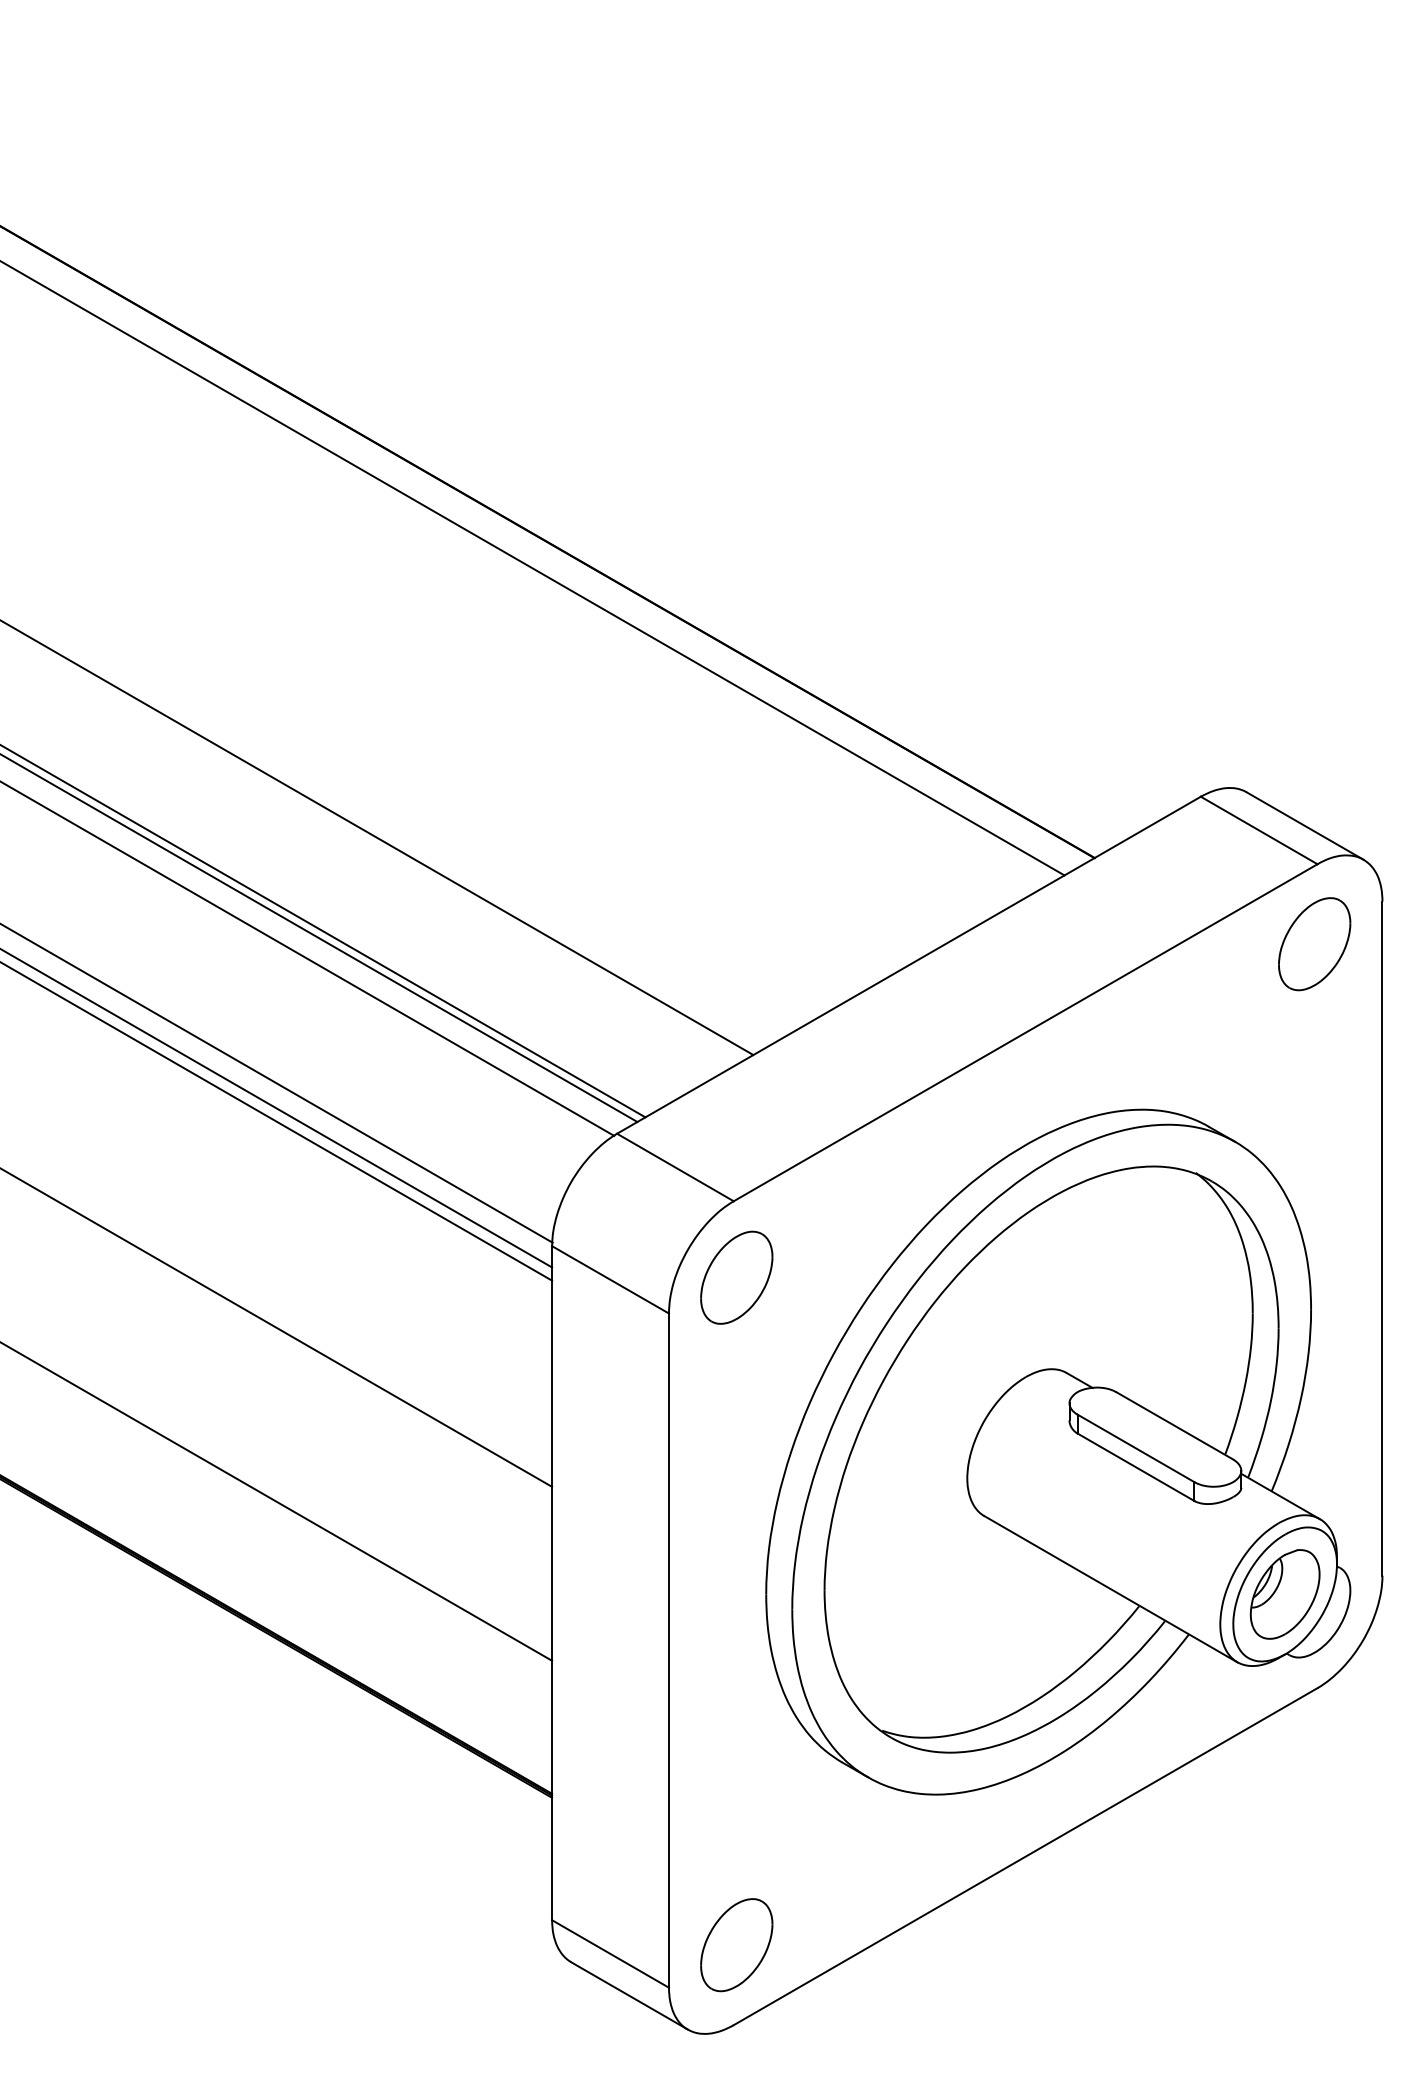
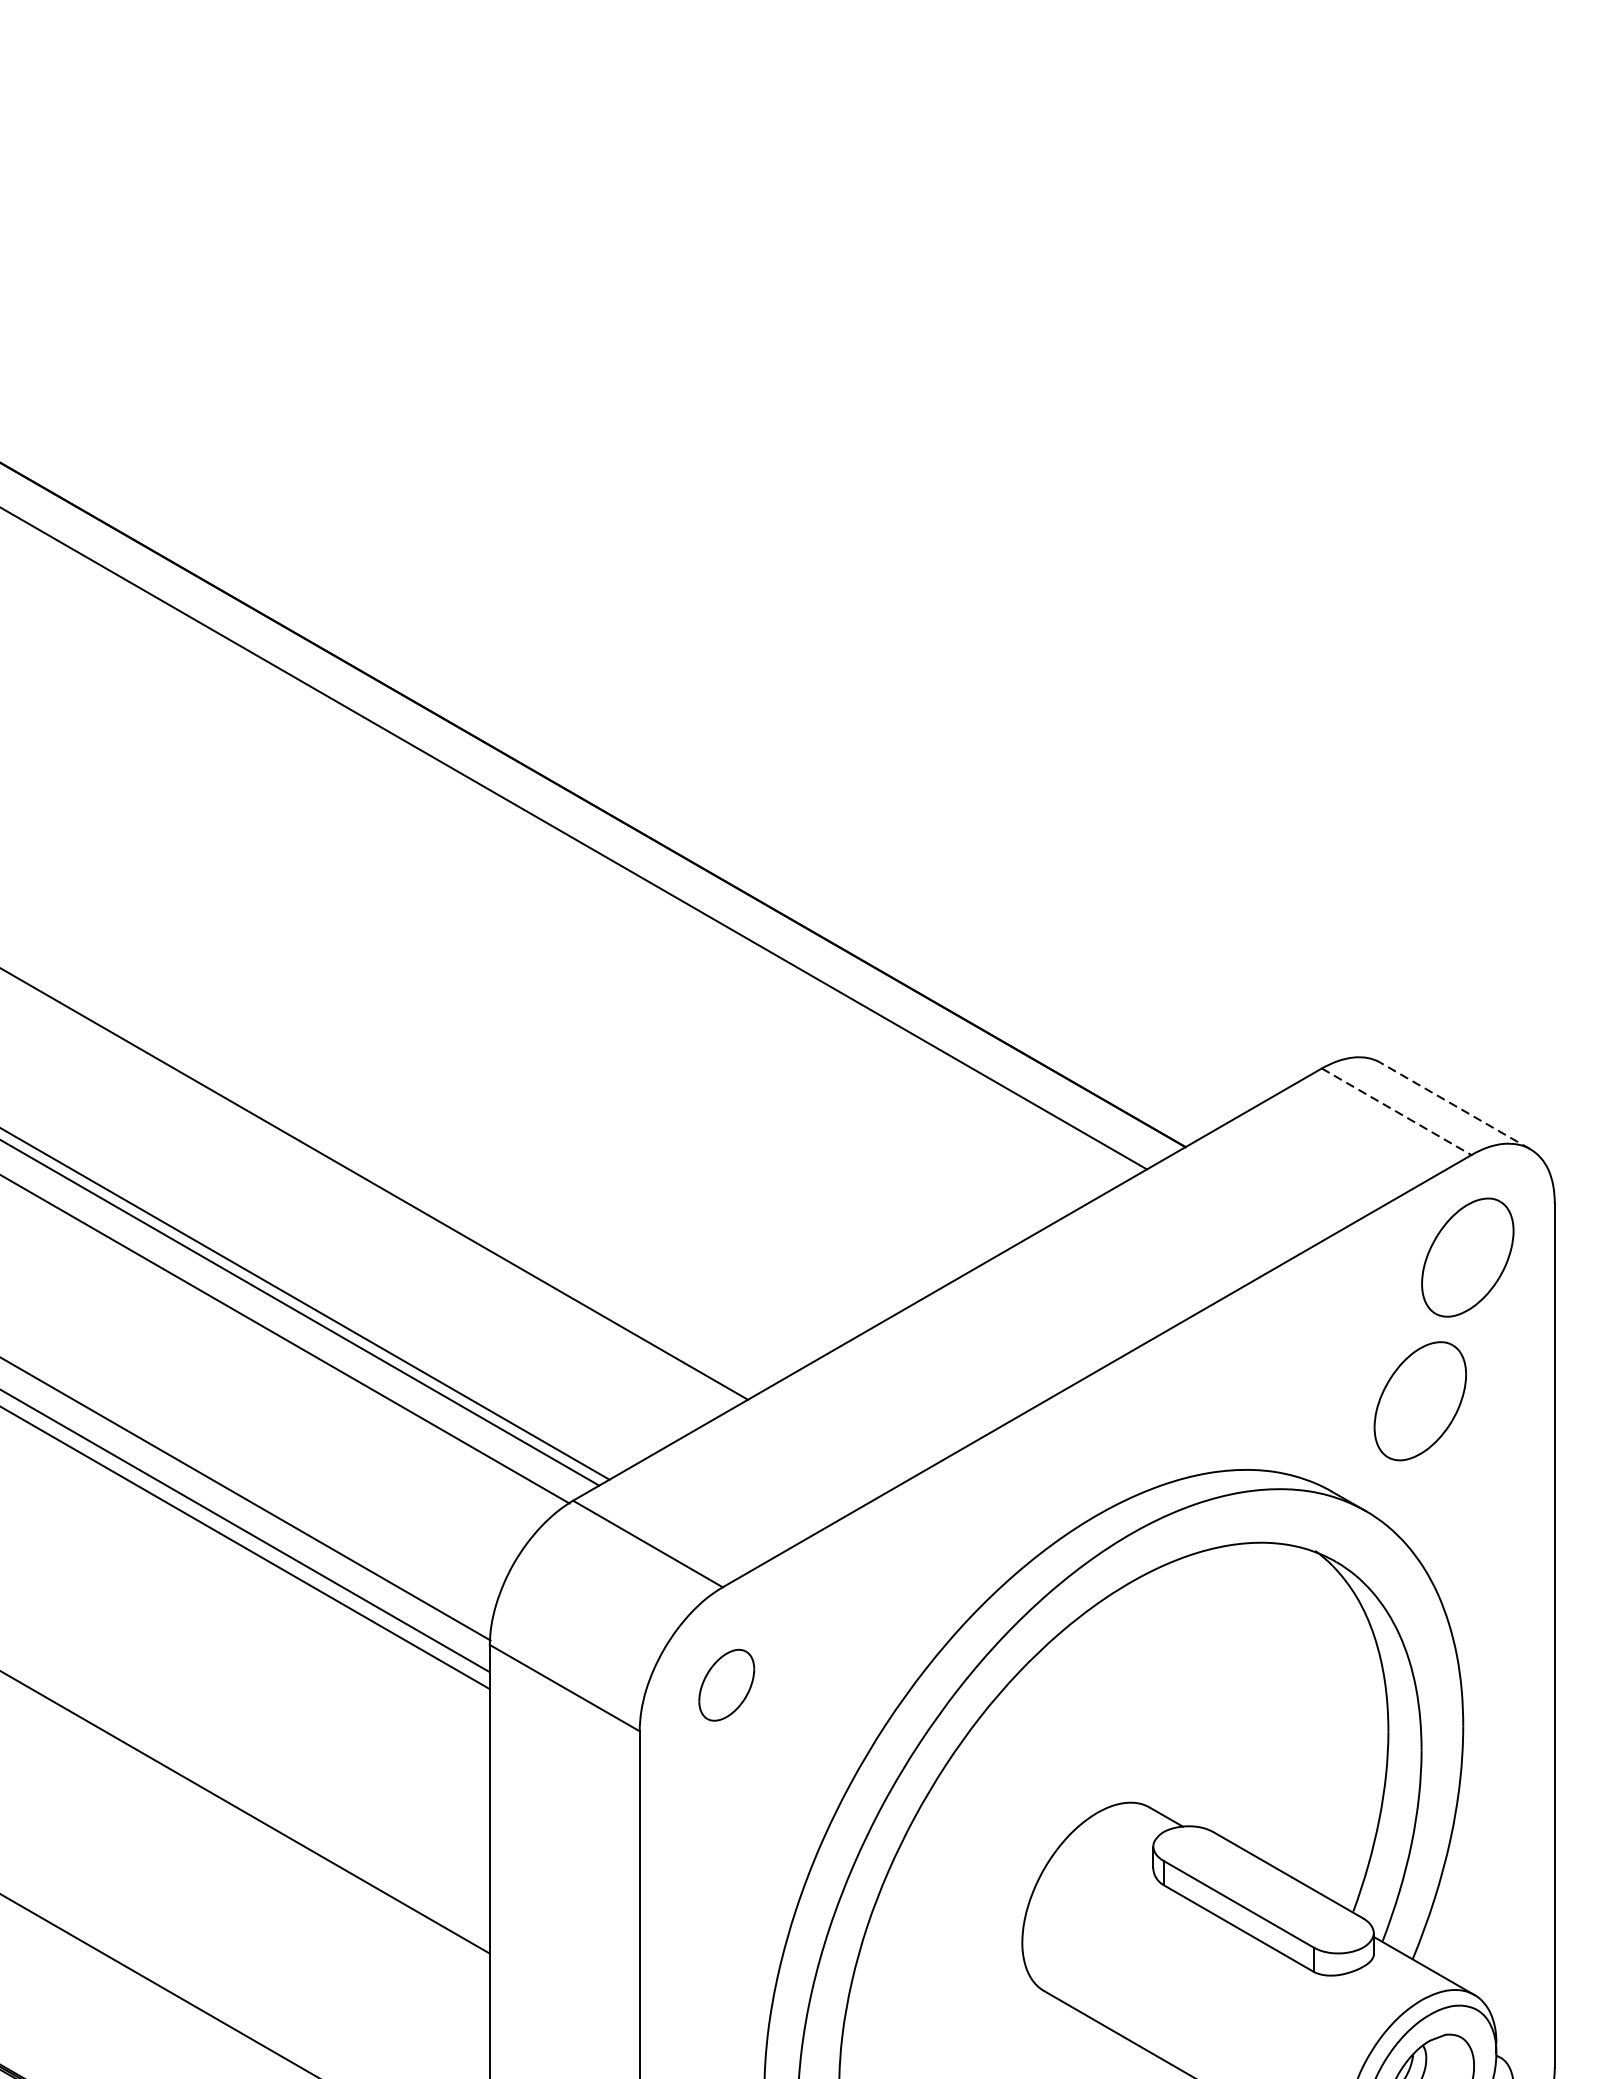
line: (1304, 825) -> (1454, 1105), solid -> dashed
line: (1259, 830) -> (1397, 1111), solid -> dashed
part: (1277, 1056) -> (1420, 1401), added
part: (736, 1277) -> (726, 1685), size x0.6

